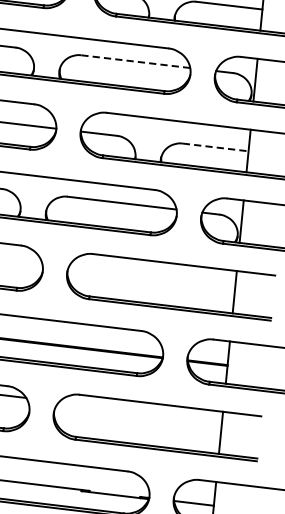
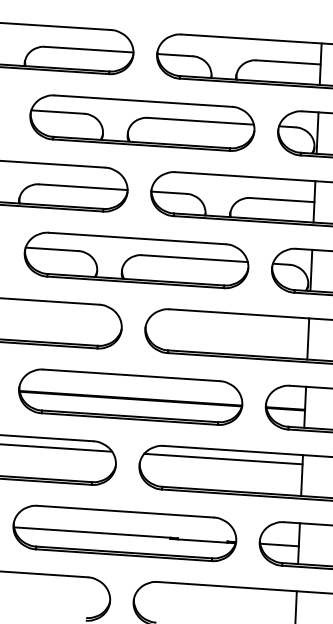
line: (136, 61) -> (201, 121), dashed -> solid
line: (215, 147) -> (282, 200), dashed -> solid
line: (140, 410) -> (223, 458), added

